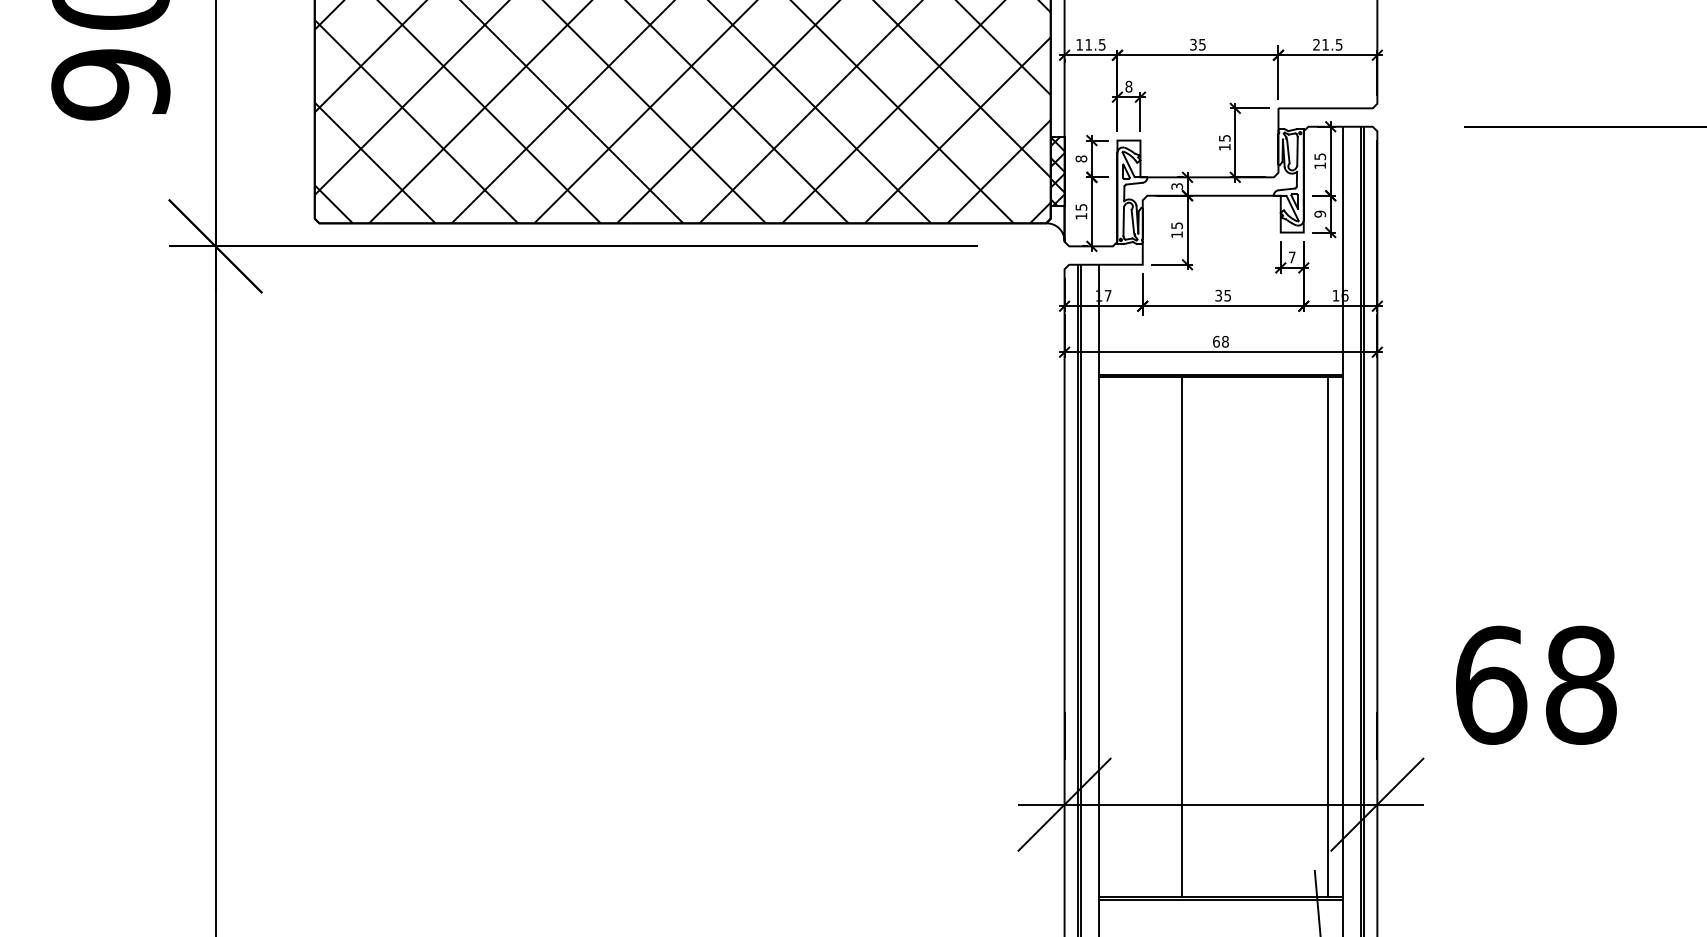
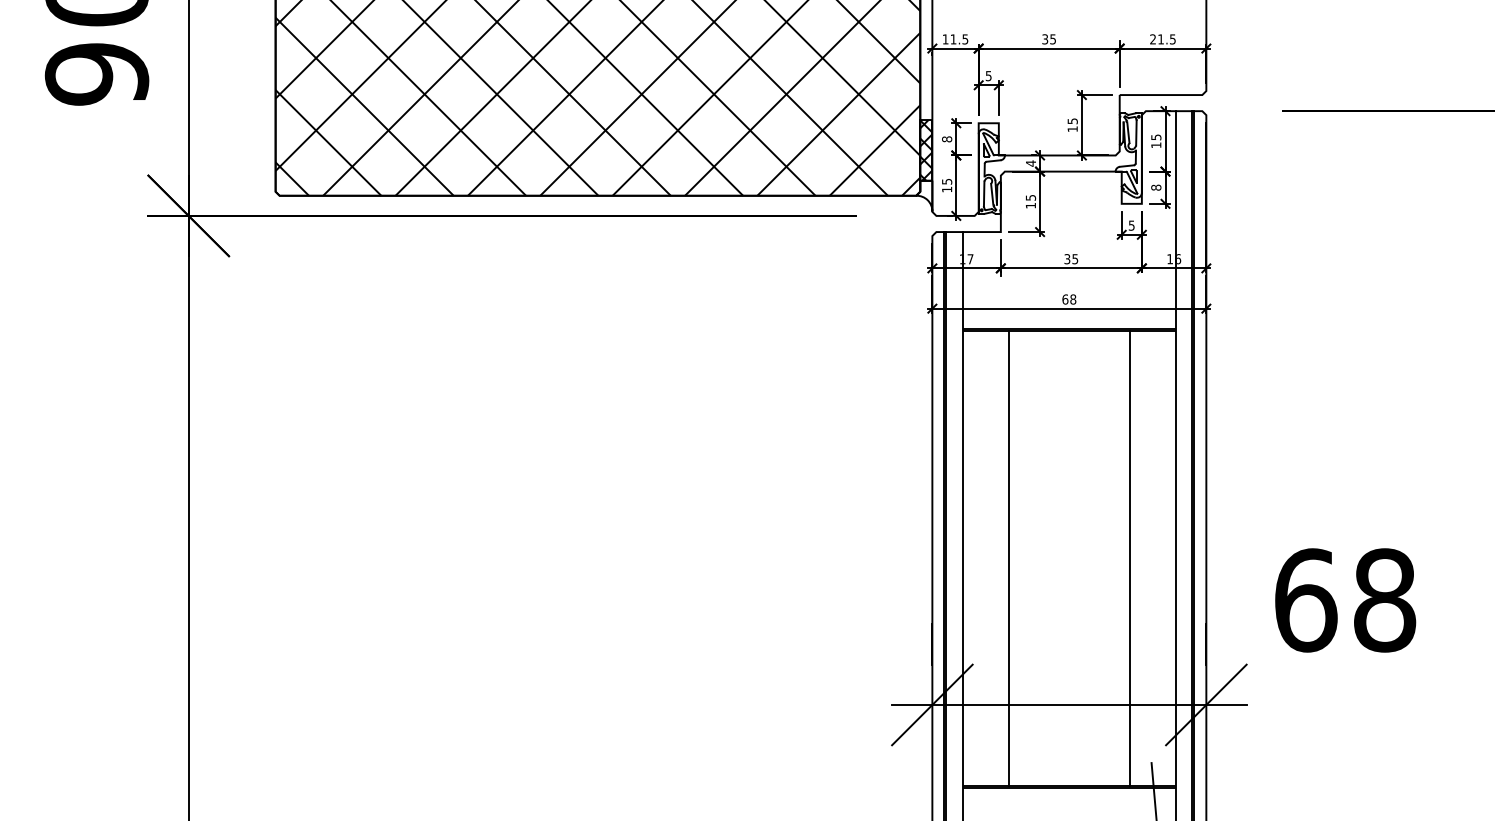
text: (1128, 87) -> (988, 76), 8 -> 5
text: (1176, 186) -> (1030, 163), 3 -> 4
text: (1320, 213) -> (1156, 187), 9 -> 8
text: (1291, 257) -> (1131, 225), 7 -> 5
line: (1181, 637) -> (1008, 558), moved
line: (1327, 637) -> (1129, 558), moved

